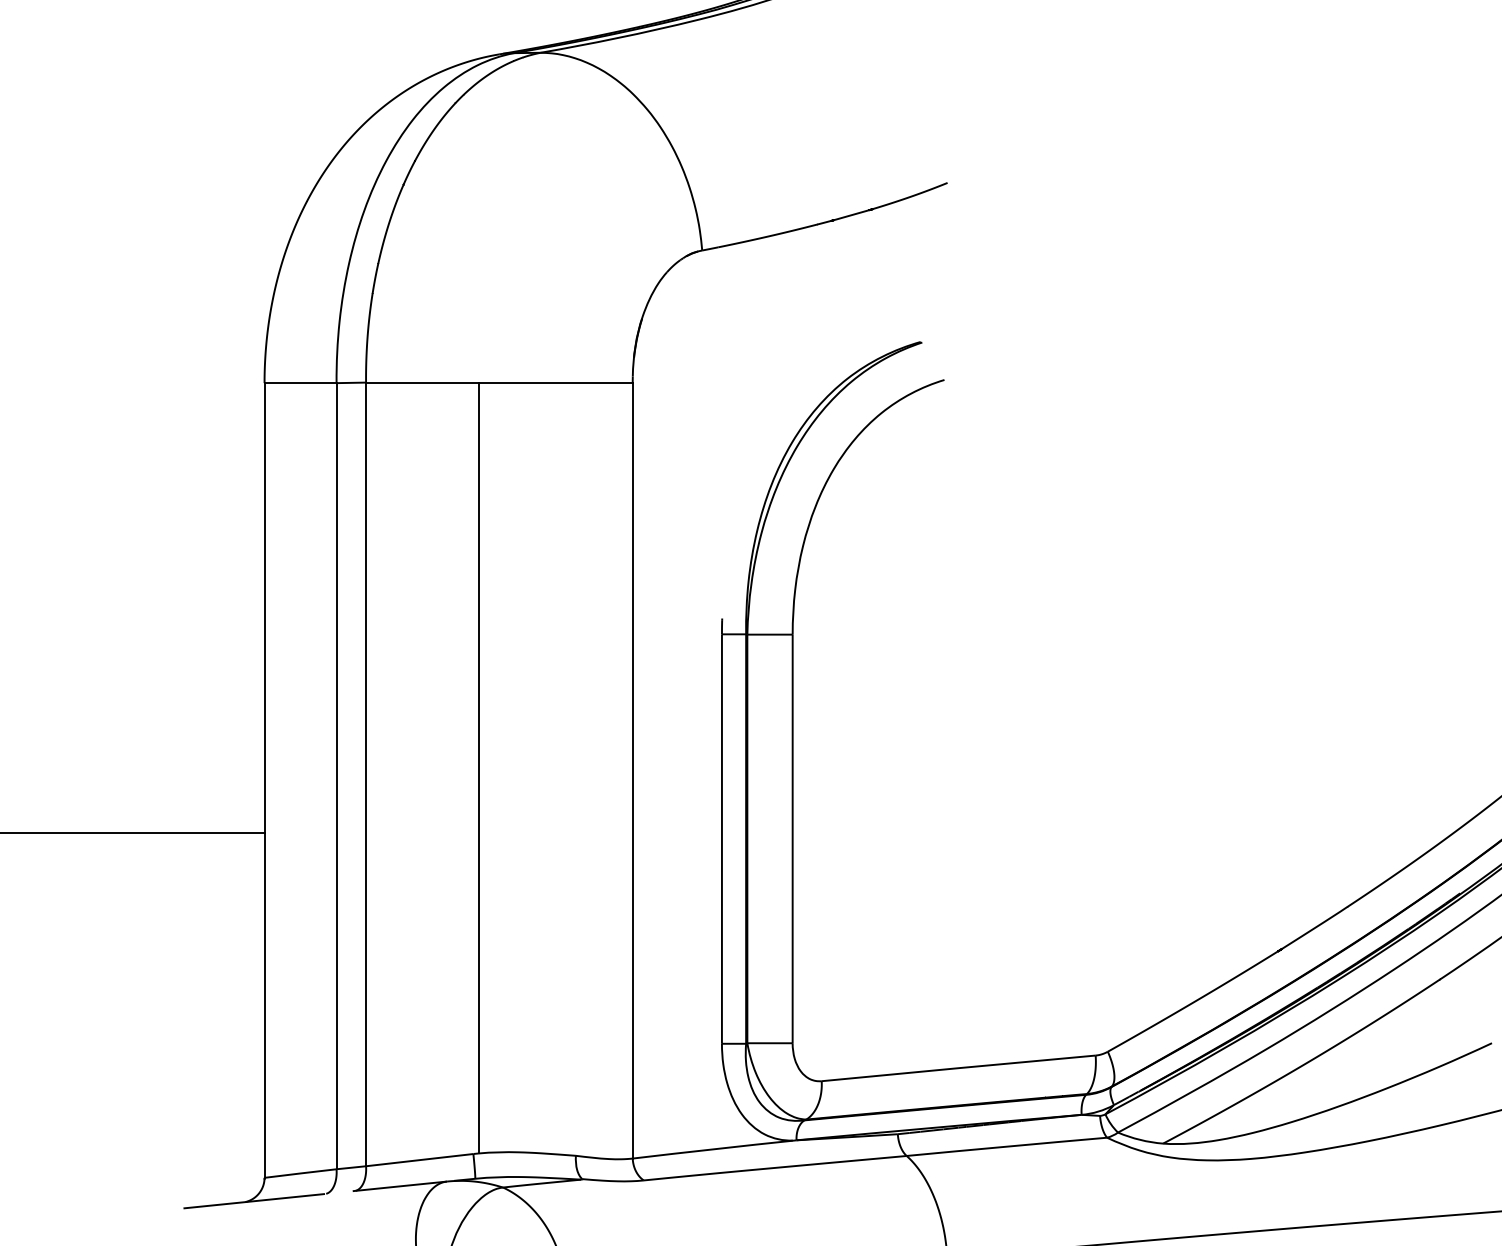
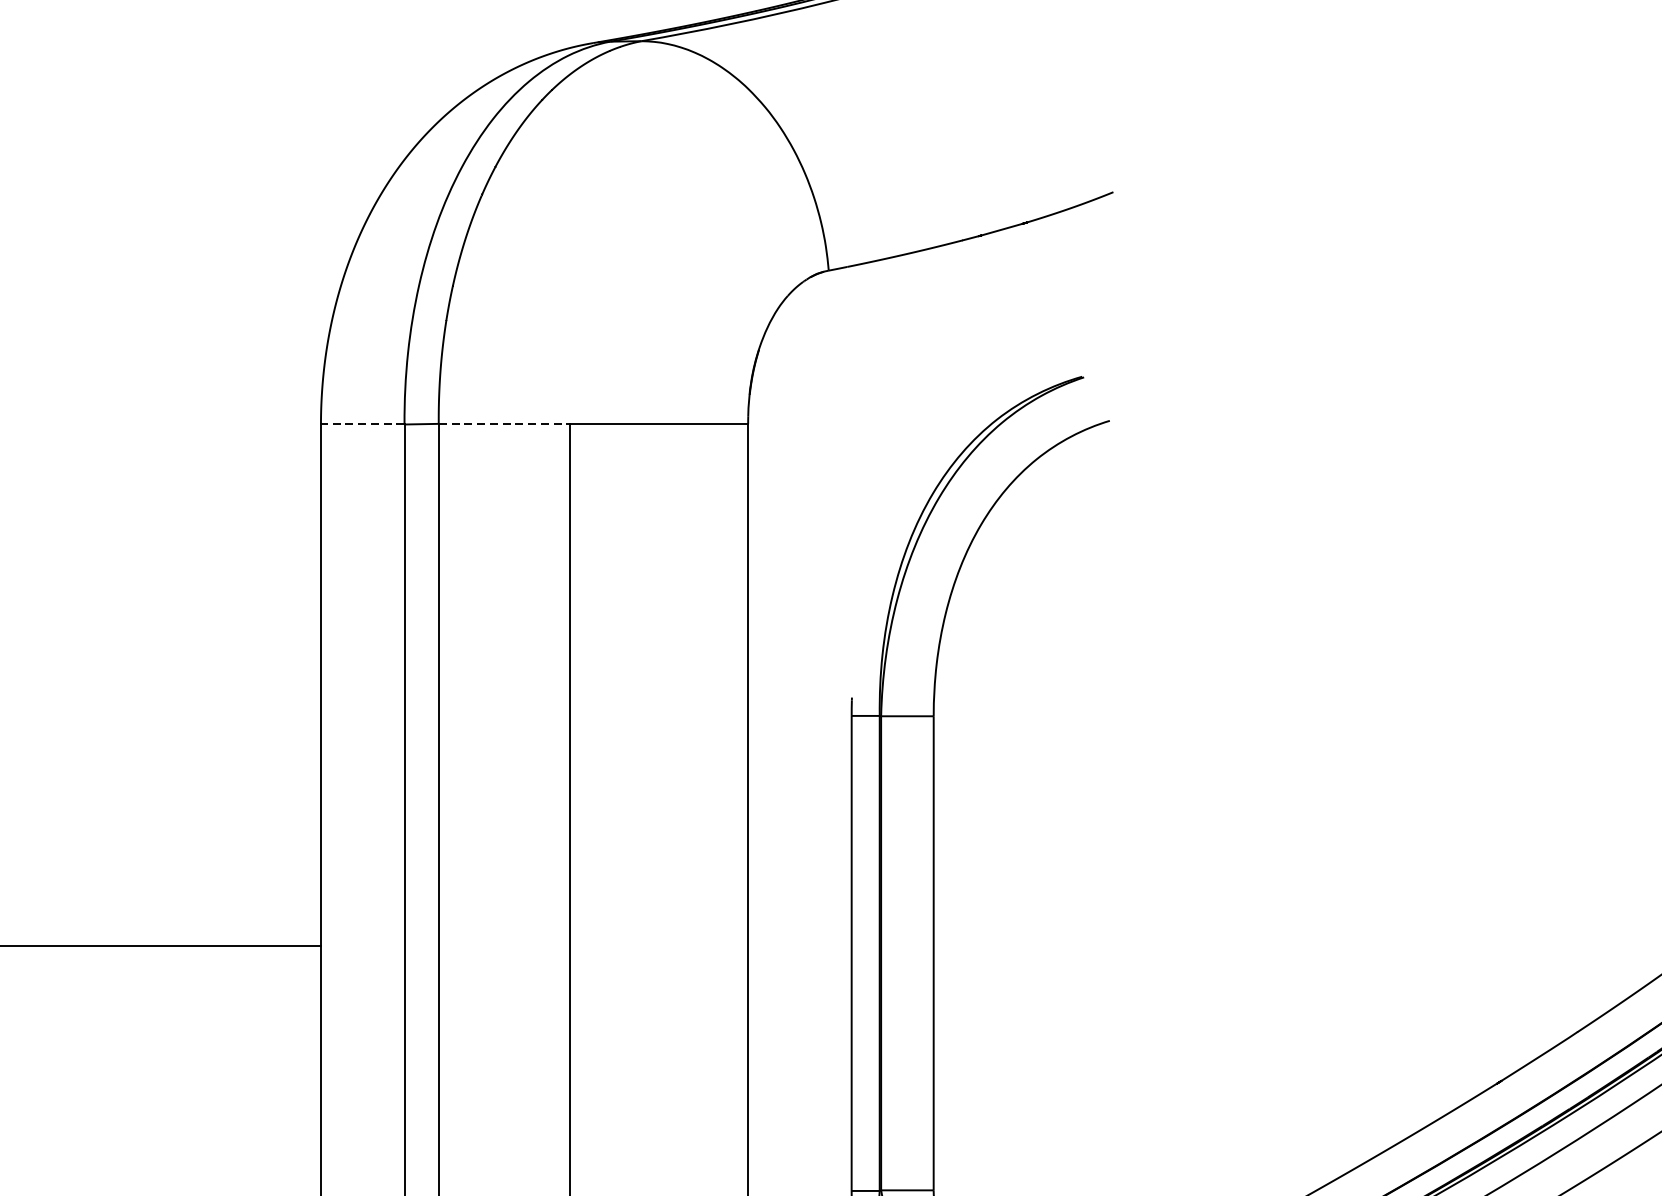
line: (422, 382) -> (504, 423), solid -> dashed
line: (300, 383) -> (362, 424), solid -> dashed

